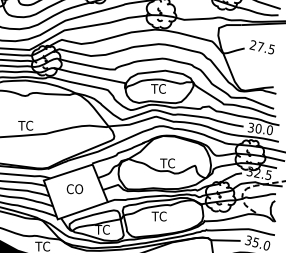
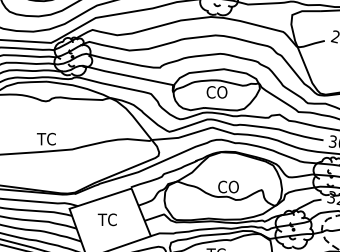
text: (159, 88) -> (216, 91), TC -> CO
text: (168, 163) -> (228, 187), TC -> CO
text: (74, 189) -> (108, 220), CO -> TC

